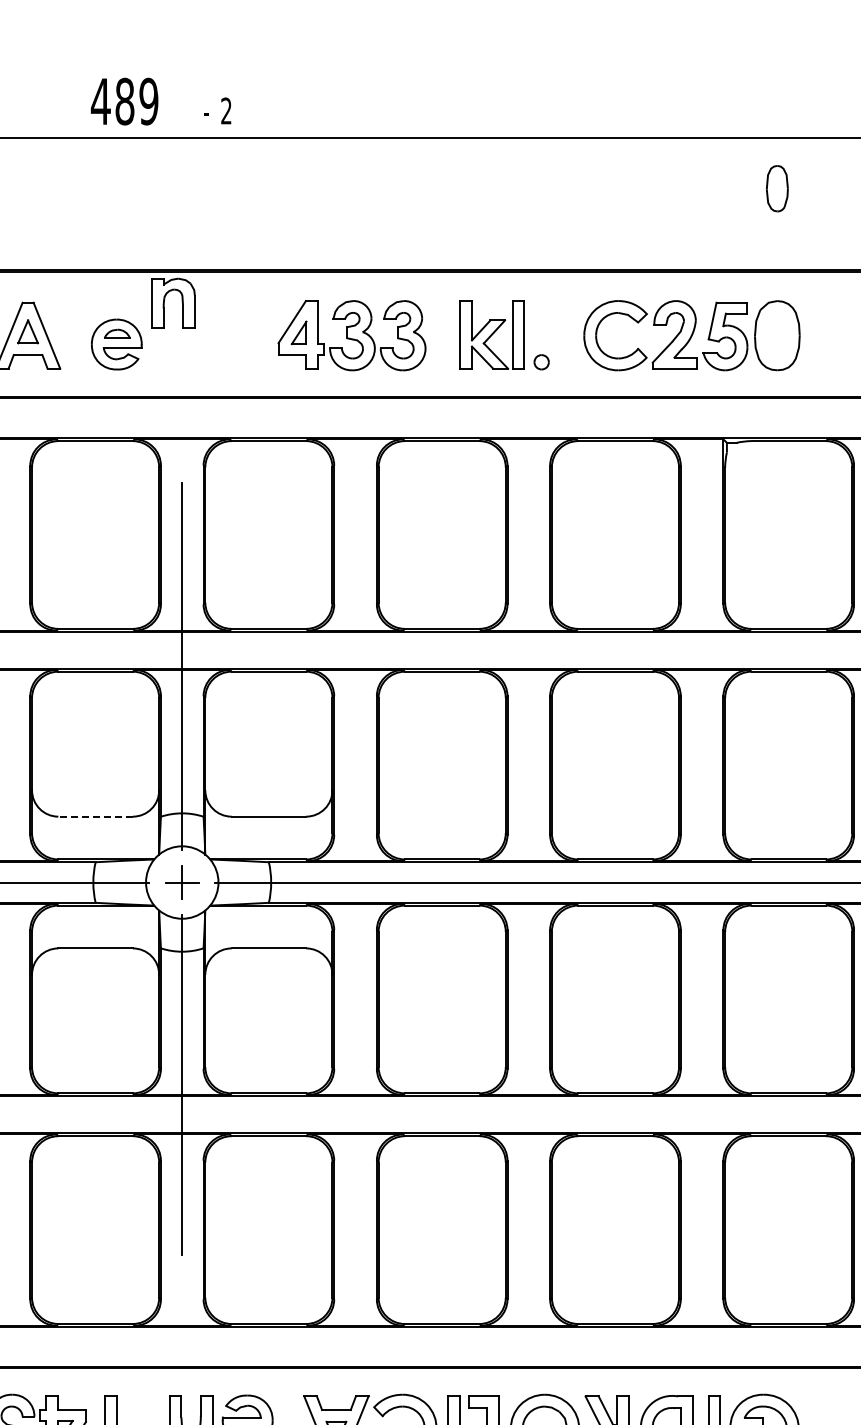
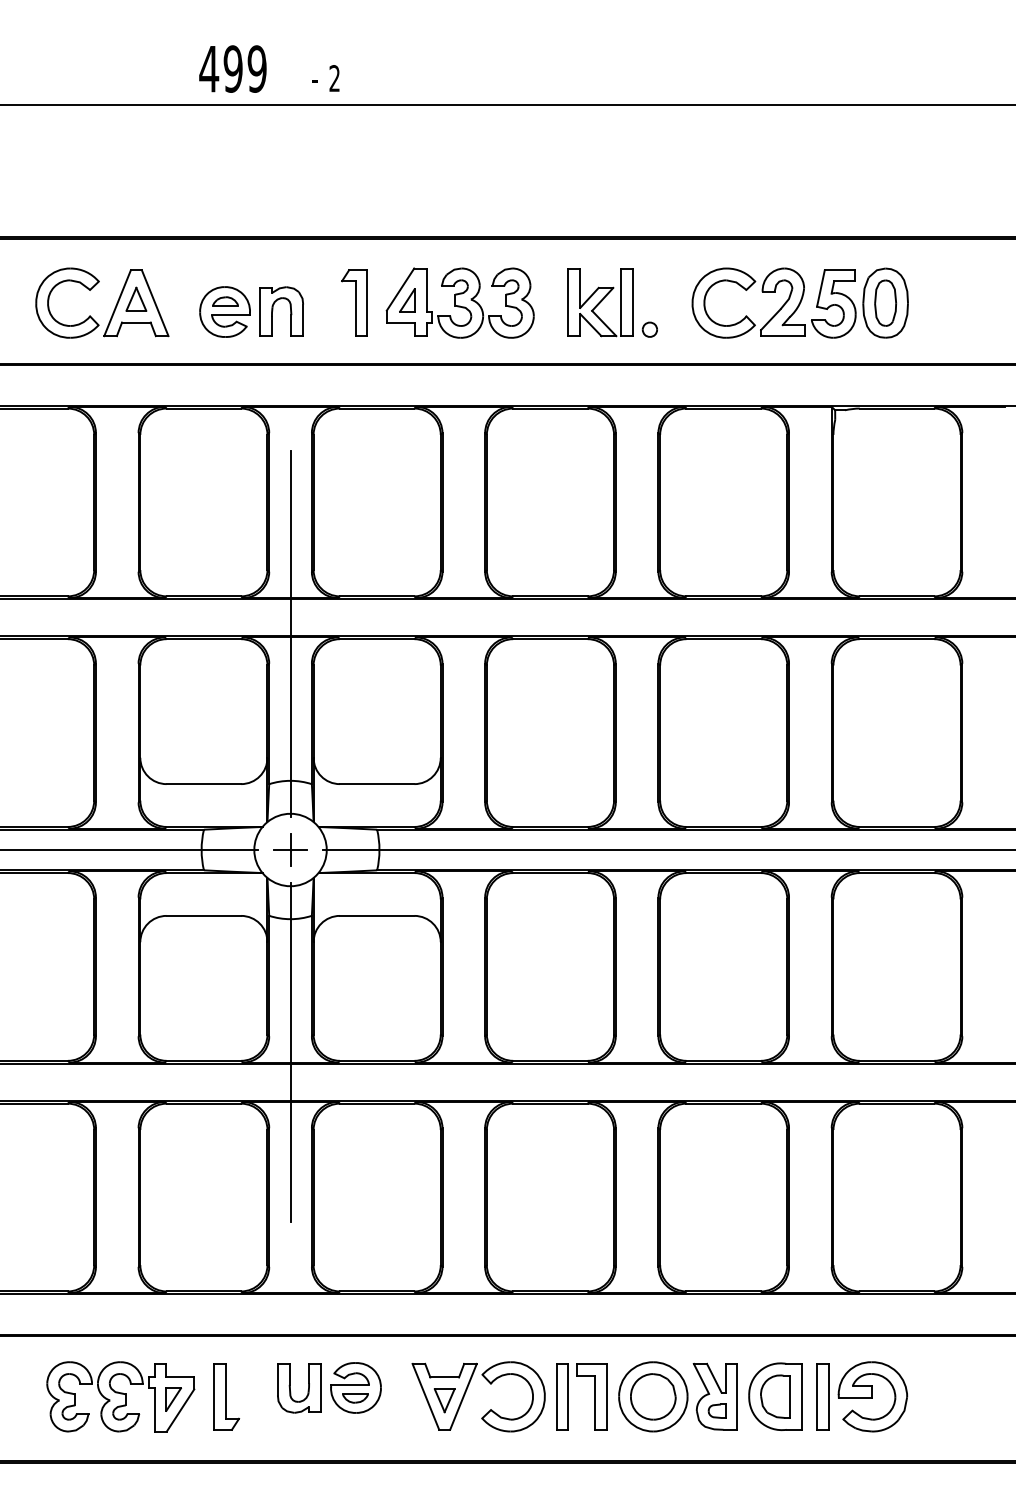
text: (124, 101) -> (232, 68), 489 -> 499
part: (777, 188) -> (885, 302), moved
part: (165, 302) -> (273, 310), moved
part: (246, 335) -> (354, 302), added
line: (95, 817) -> (203, 784), dashed -> solid

